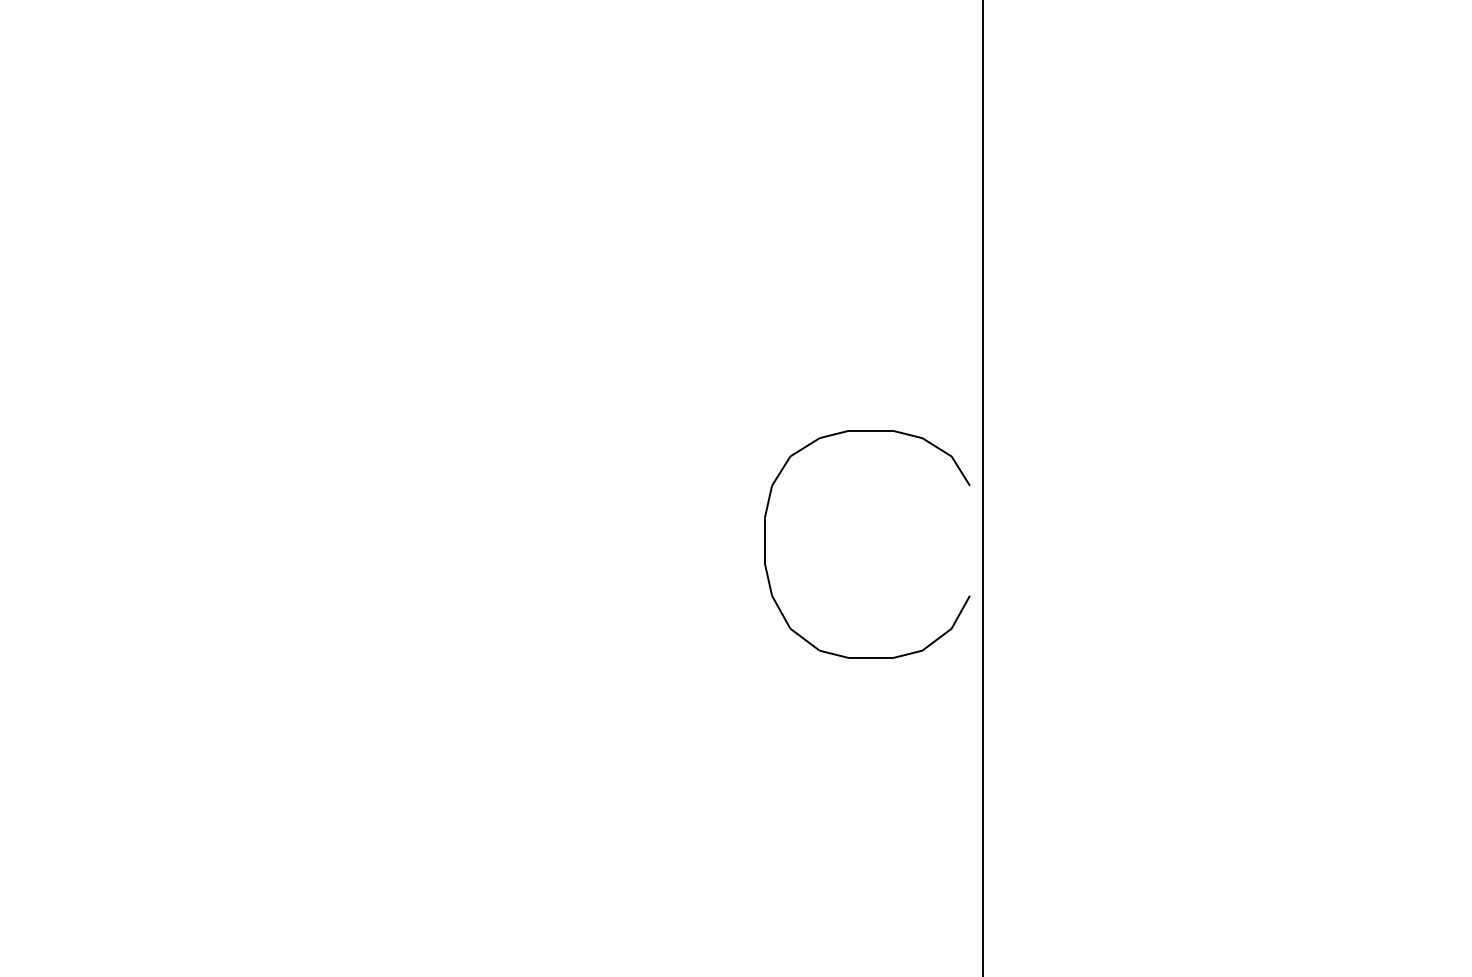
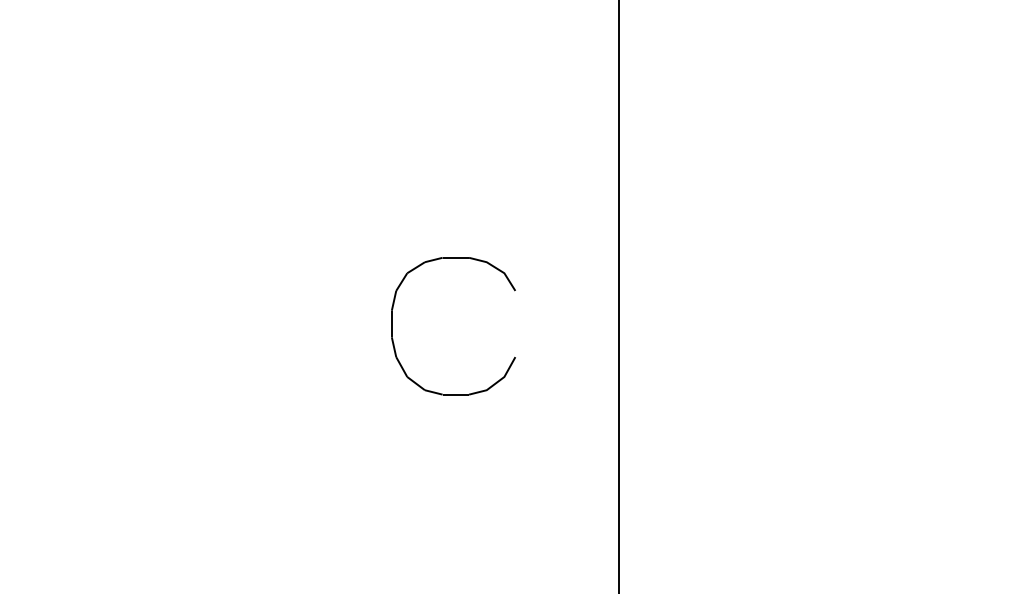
part: (765, 544) -> (392, 326), moved

